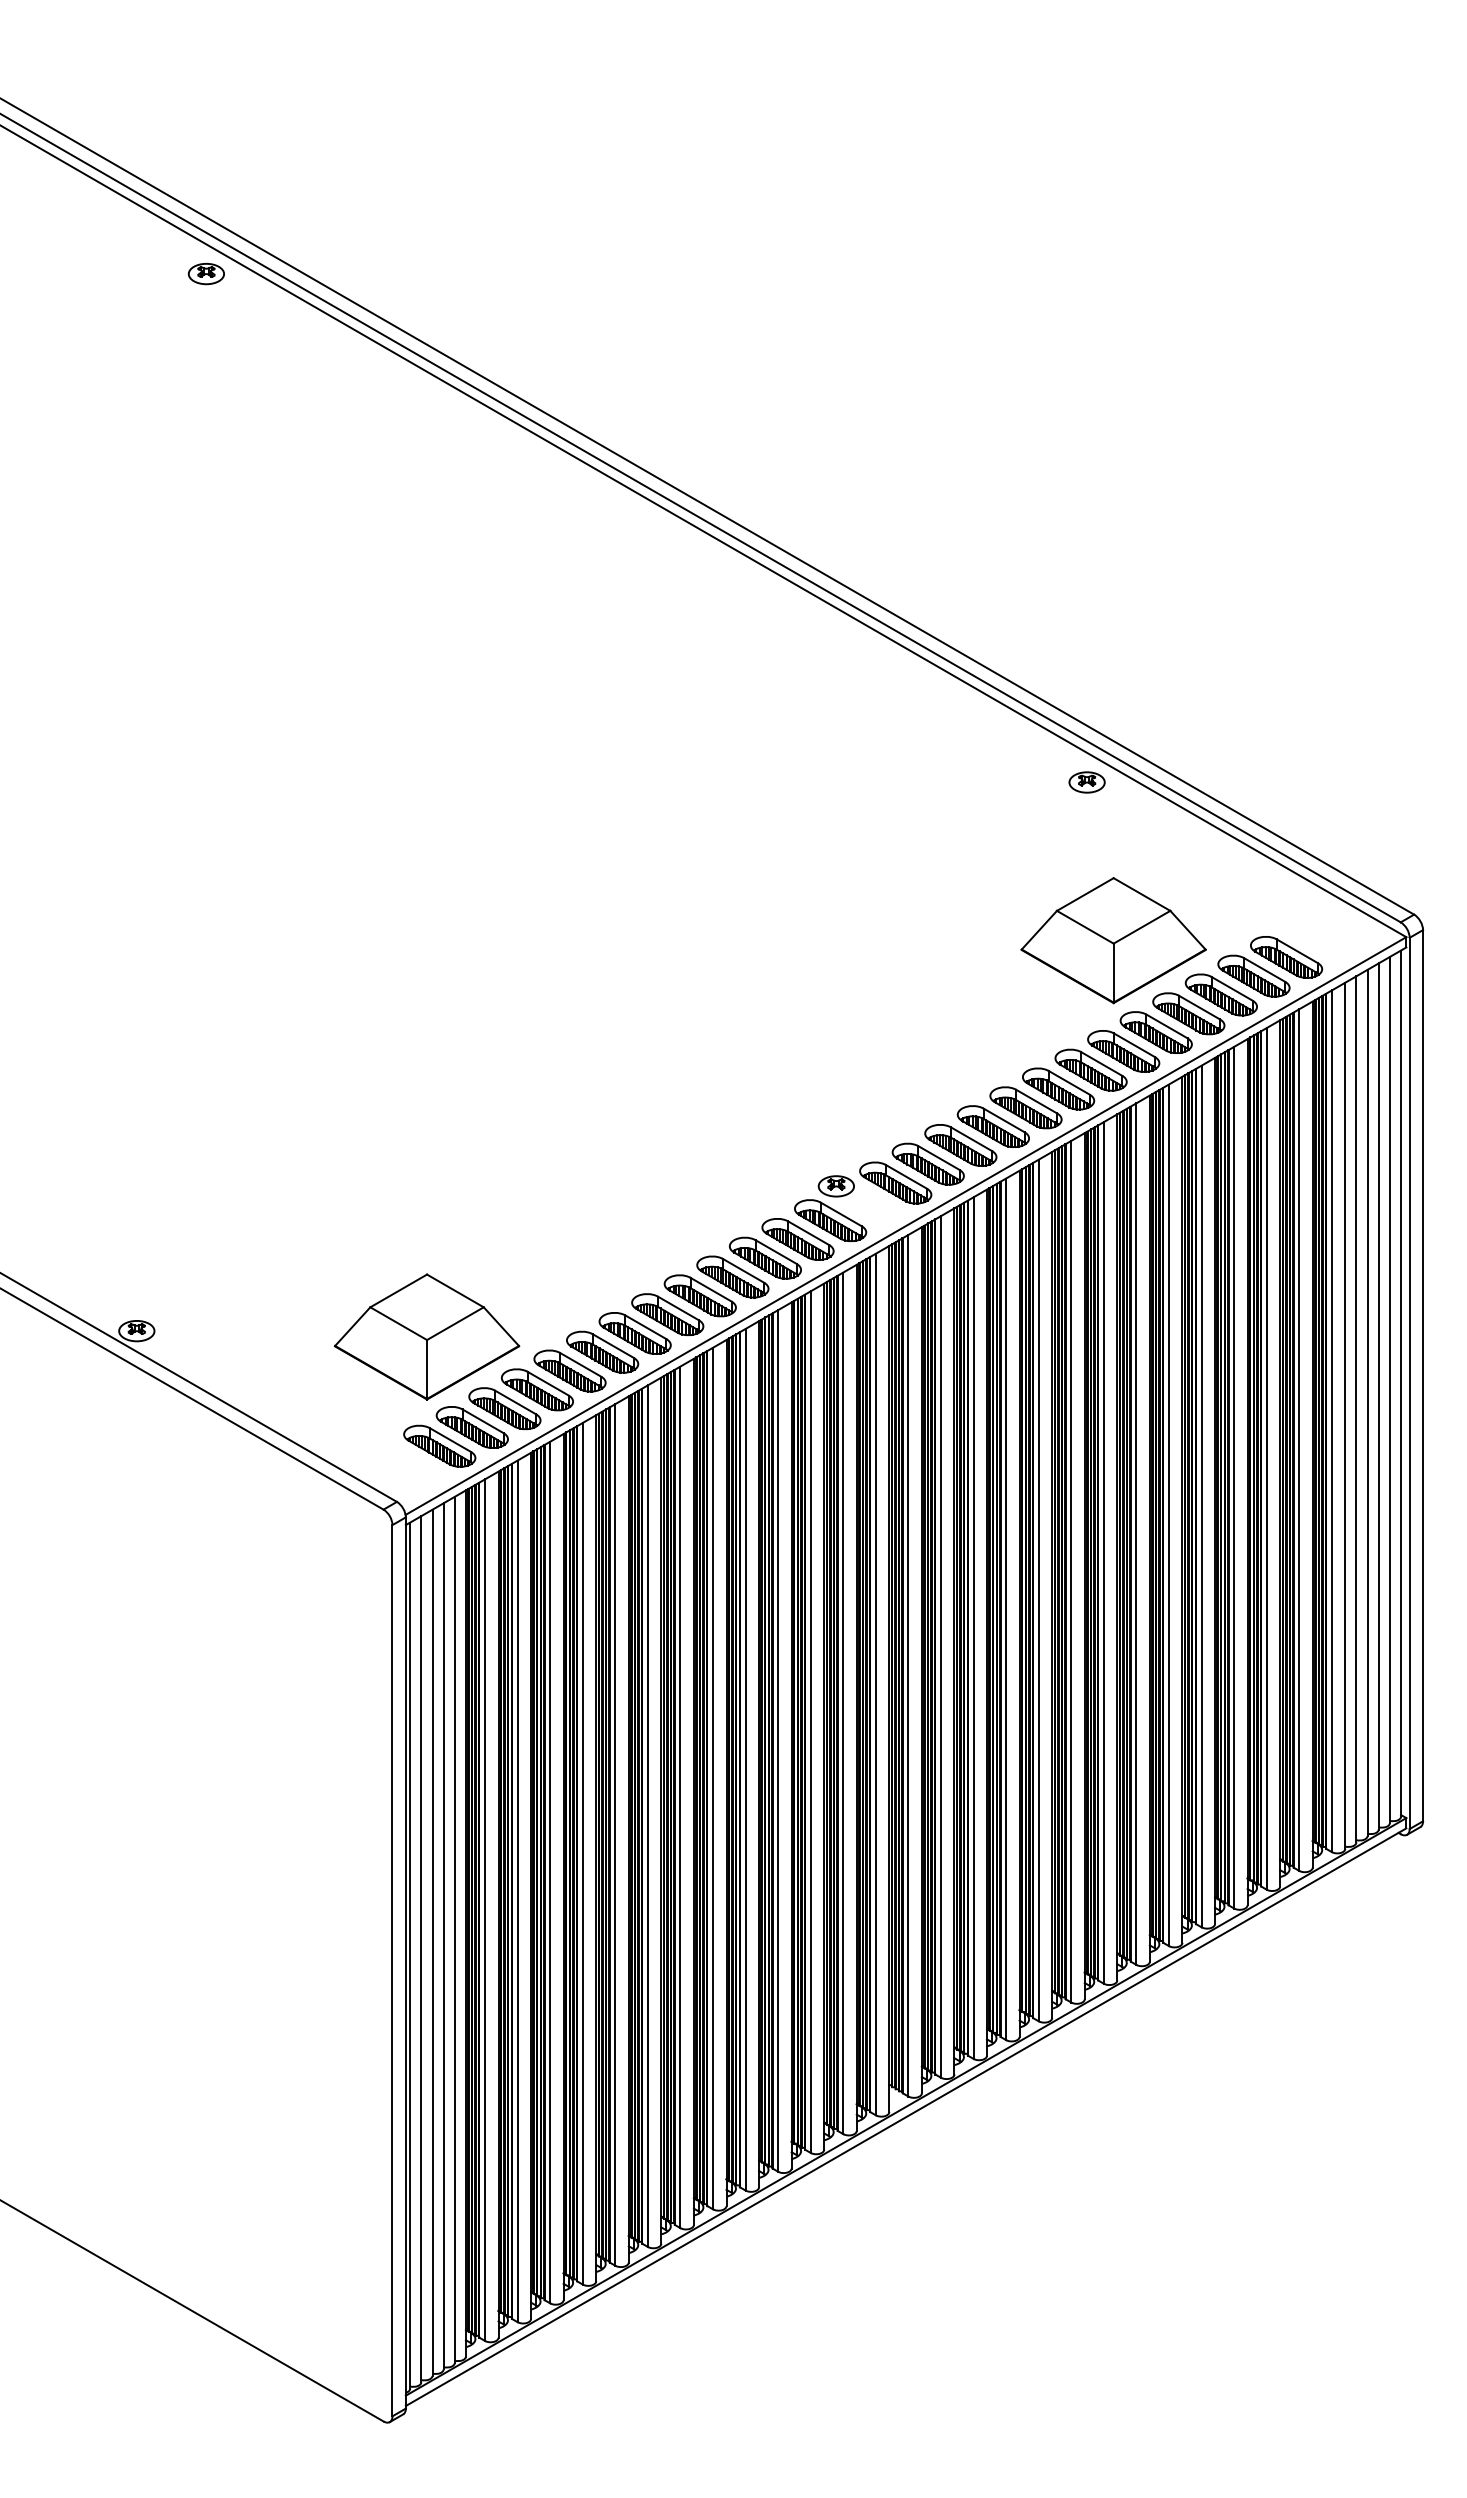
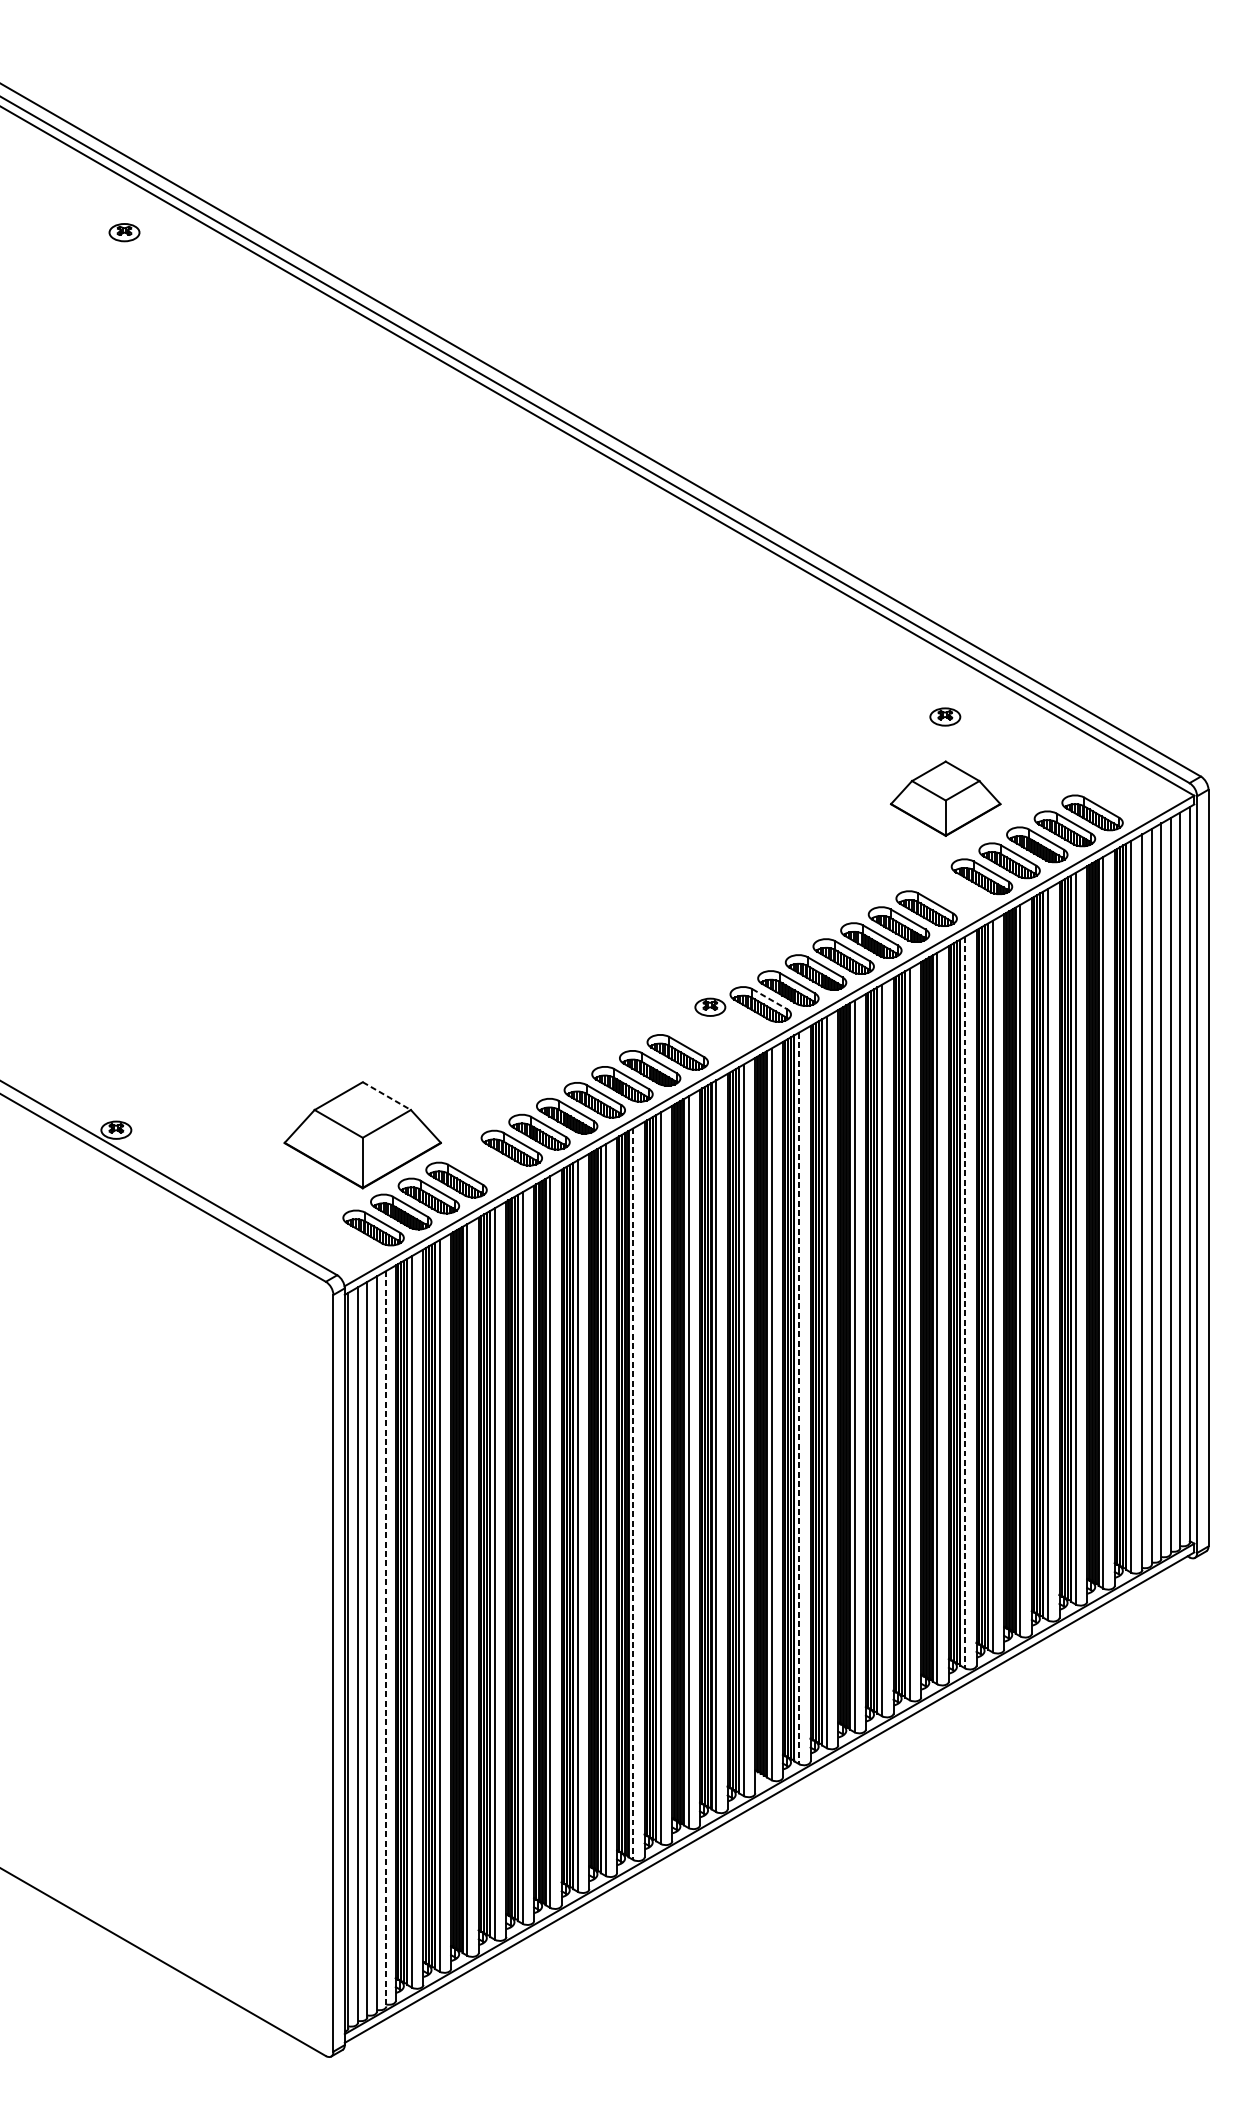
part: (205, 274) -> (123, 233), moved
part: (1086, 782) -> (944, 717), moved
part: (1113, 940) -> (945, 798), size x0.7
part: (1123, 1051) -> (954, 892), removed
line: (906, 1176) -> (769, 998), solid -> dashed
part: (830, 1220) -> (705, 1036), removed
line: (455, 1290) -> (386, 1095), solid -> dashed
part: (569, 1370) -> (483, 1163), removed
line: (1136, 1534) -> (965, 1302), solid -> dashed
line: (941, 1646) -> (799, 1398), solid -> dashed
line: (745, 1759) -> (633, 1493), solid -> dashed
line: (454, 1930) -> (386, 1639), solid -> dashed

